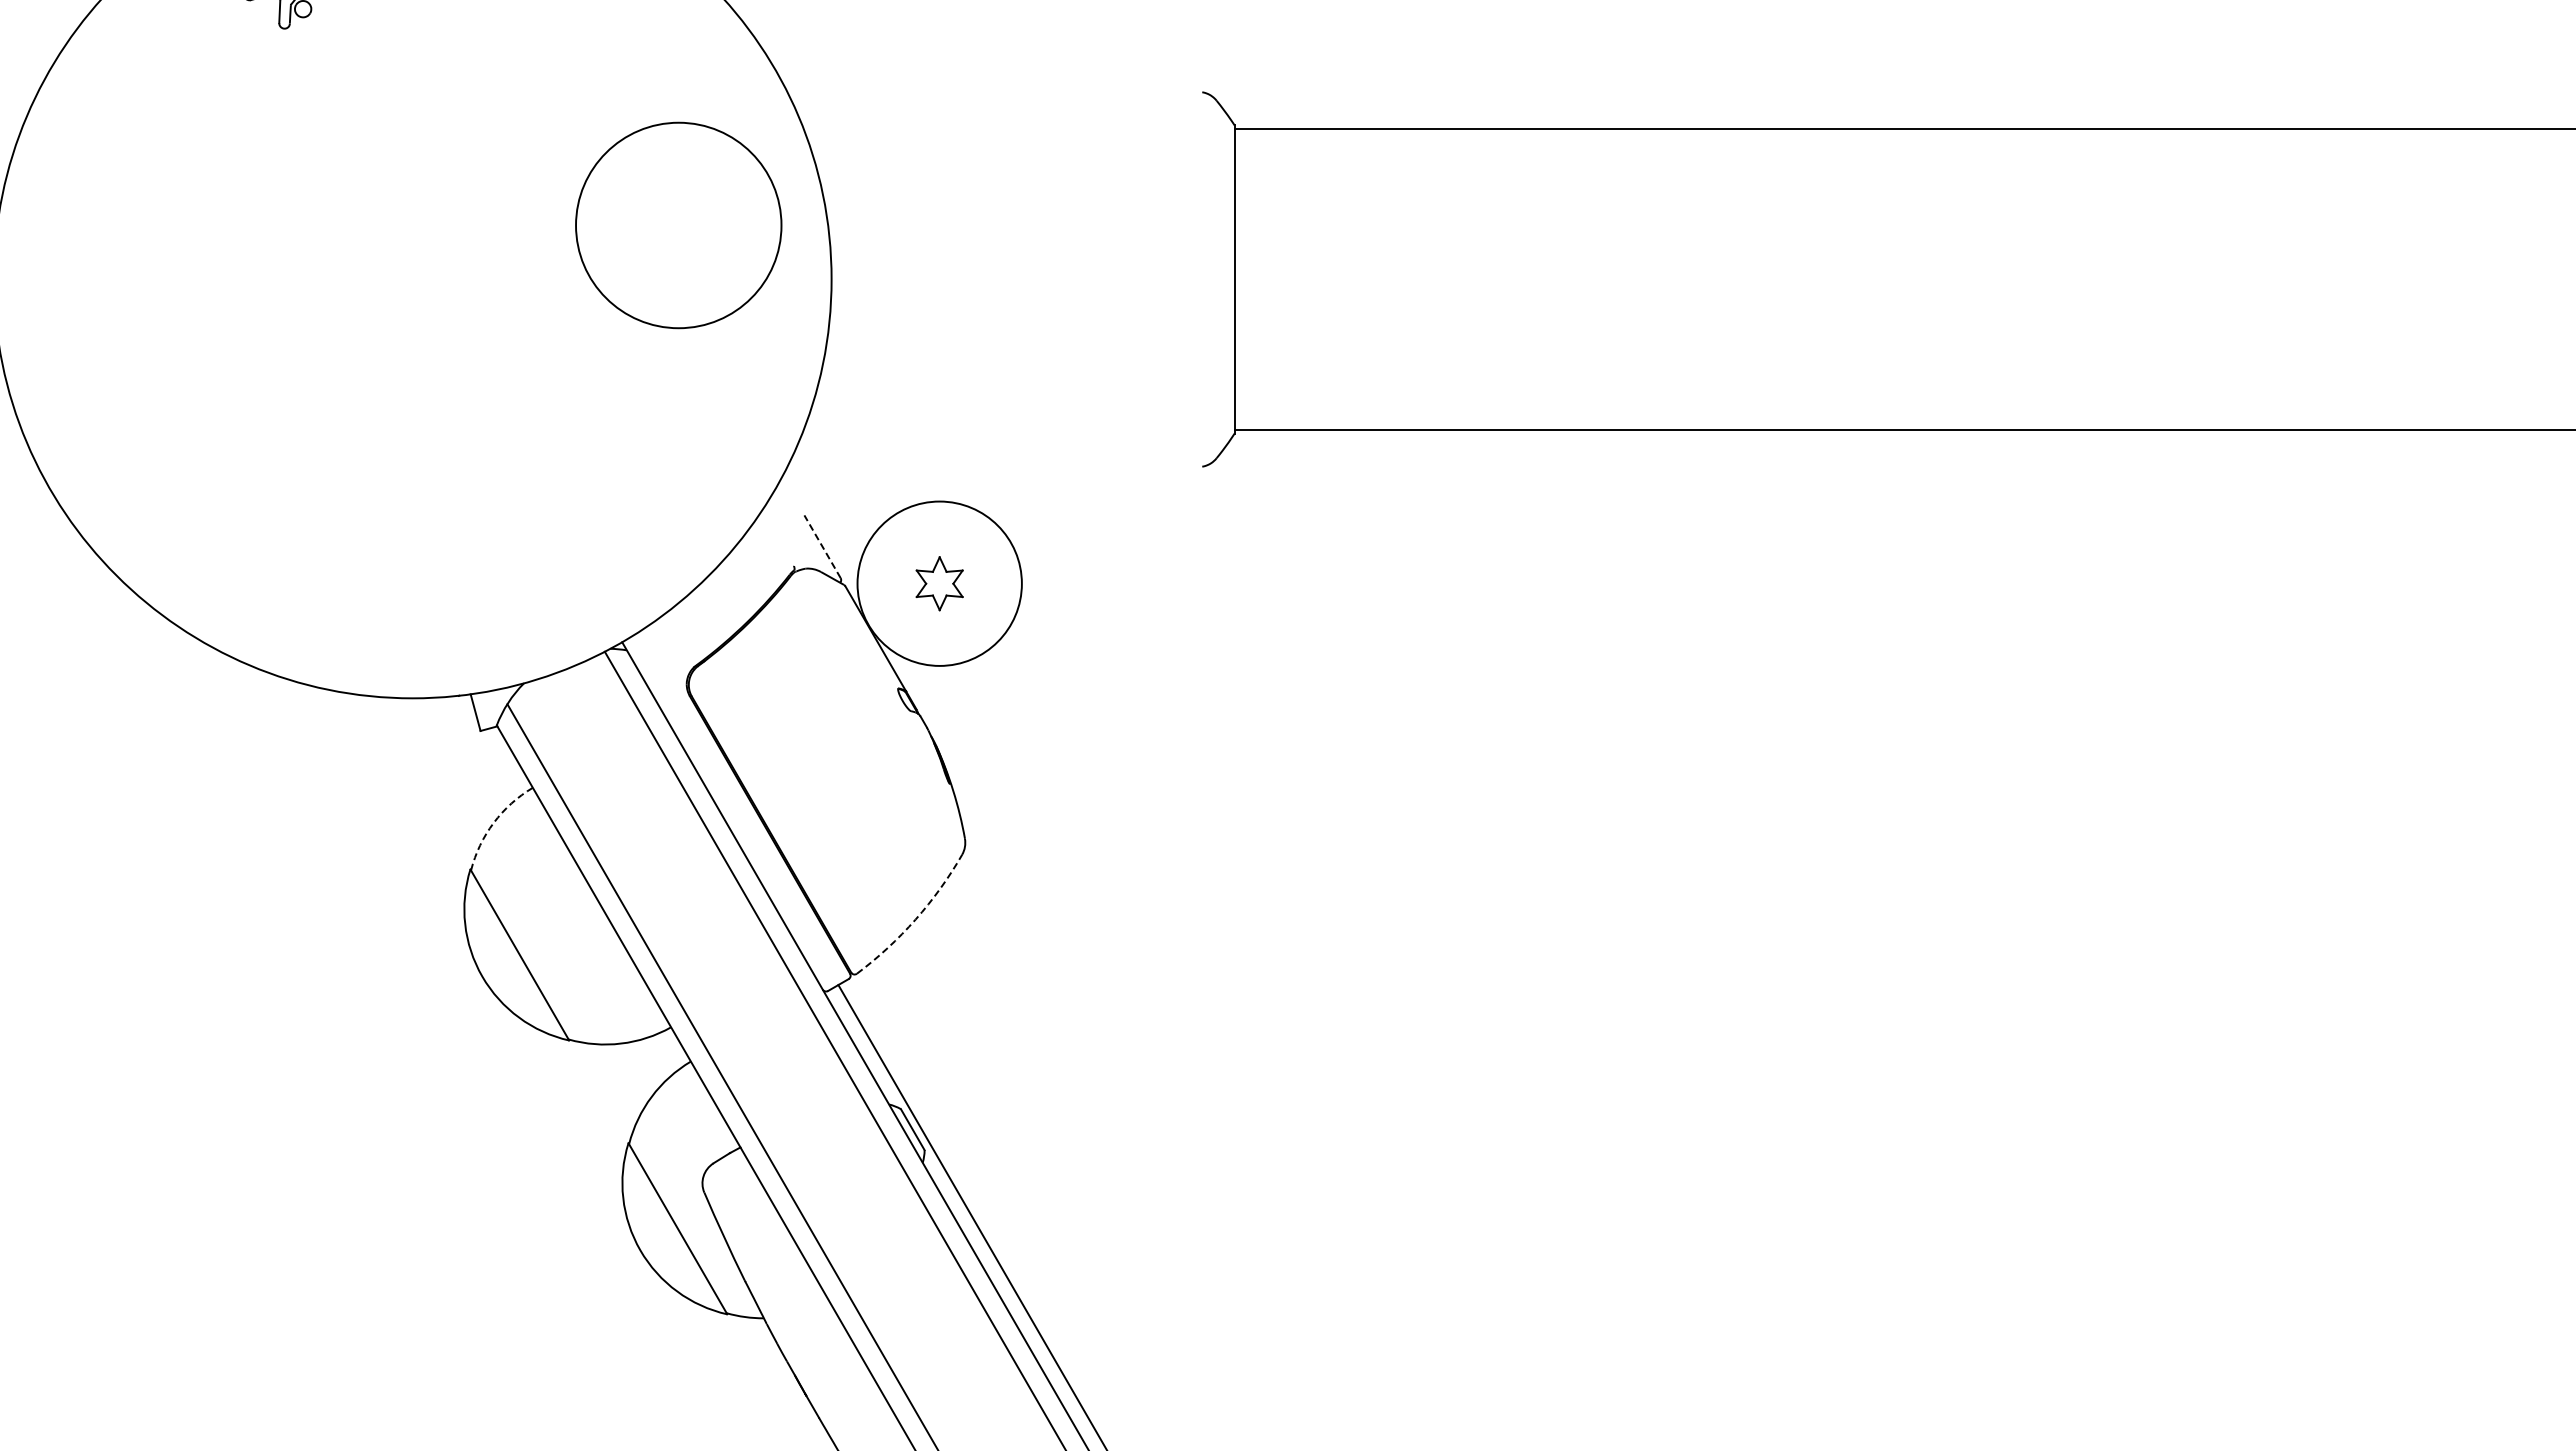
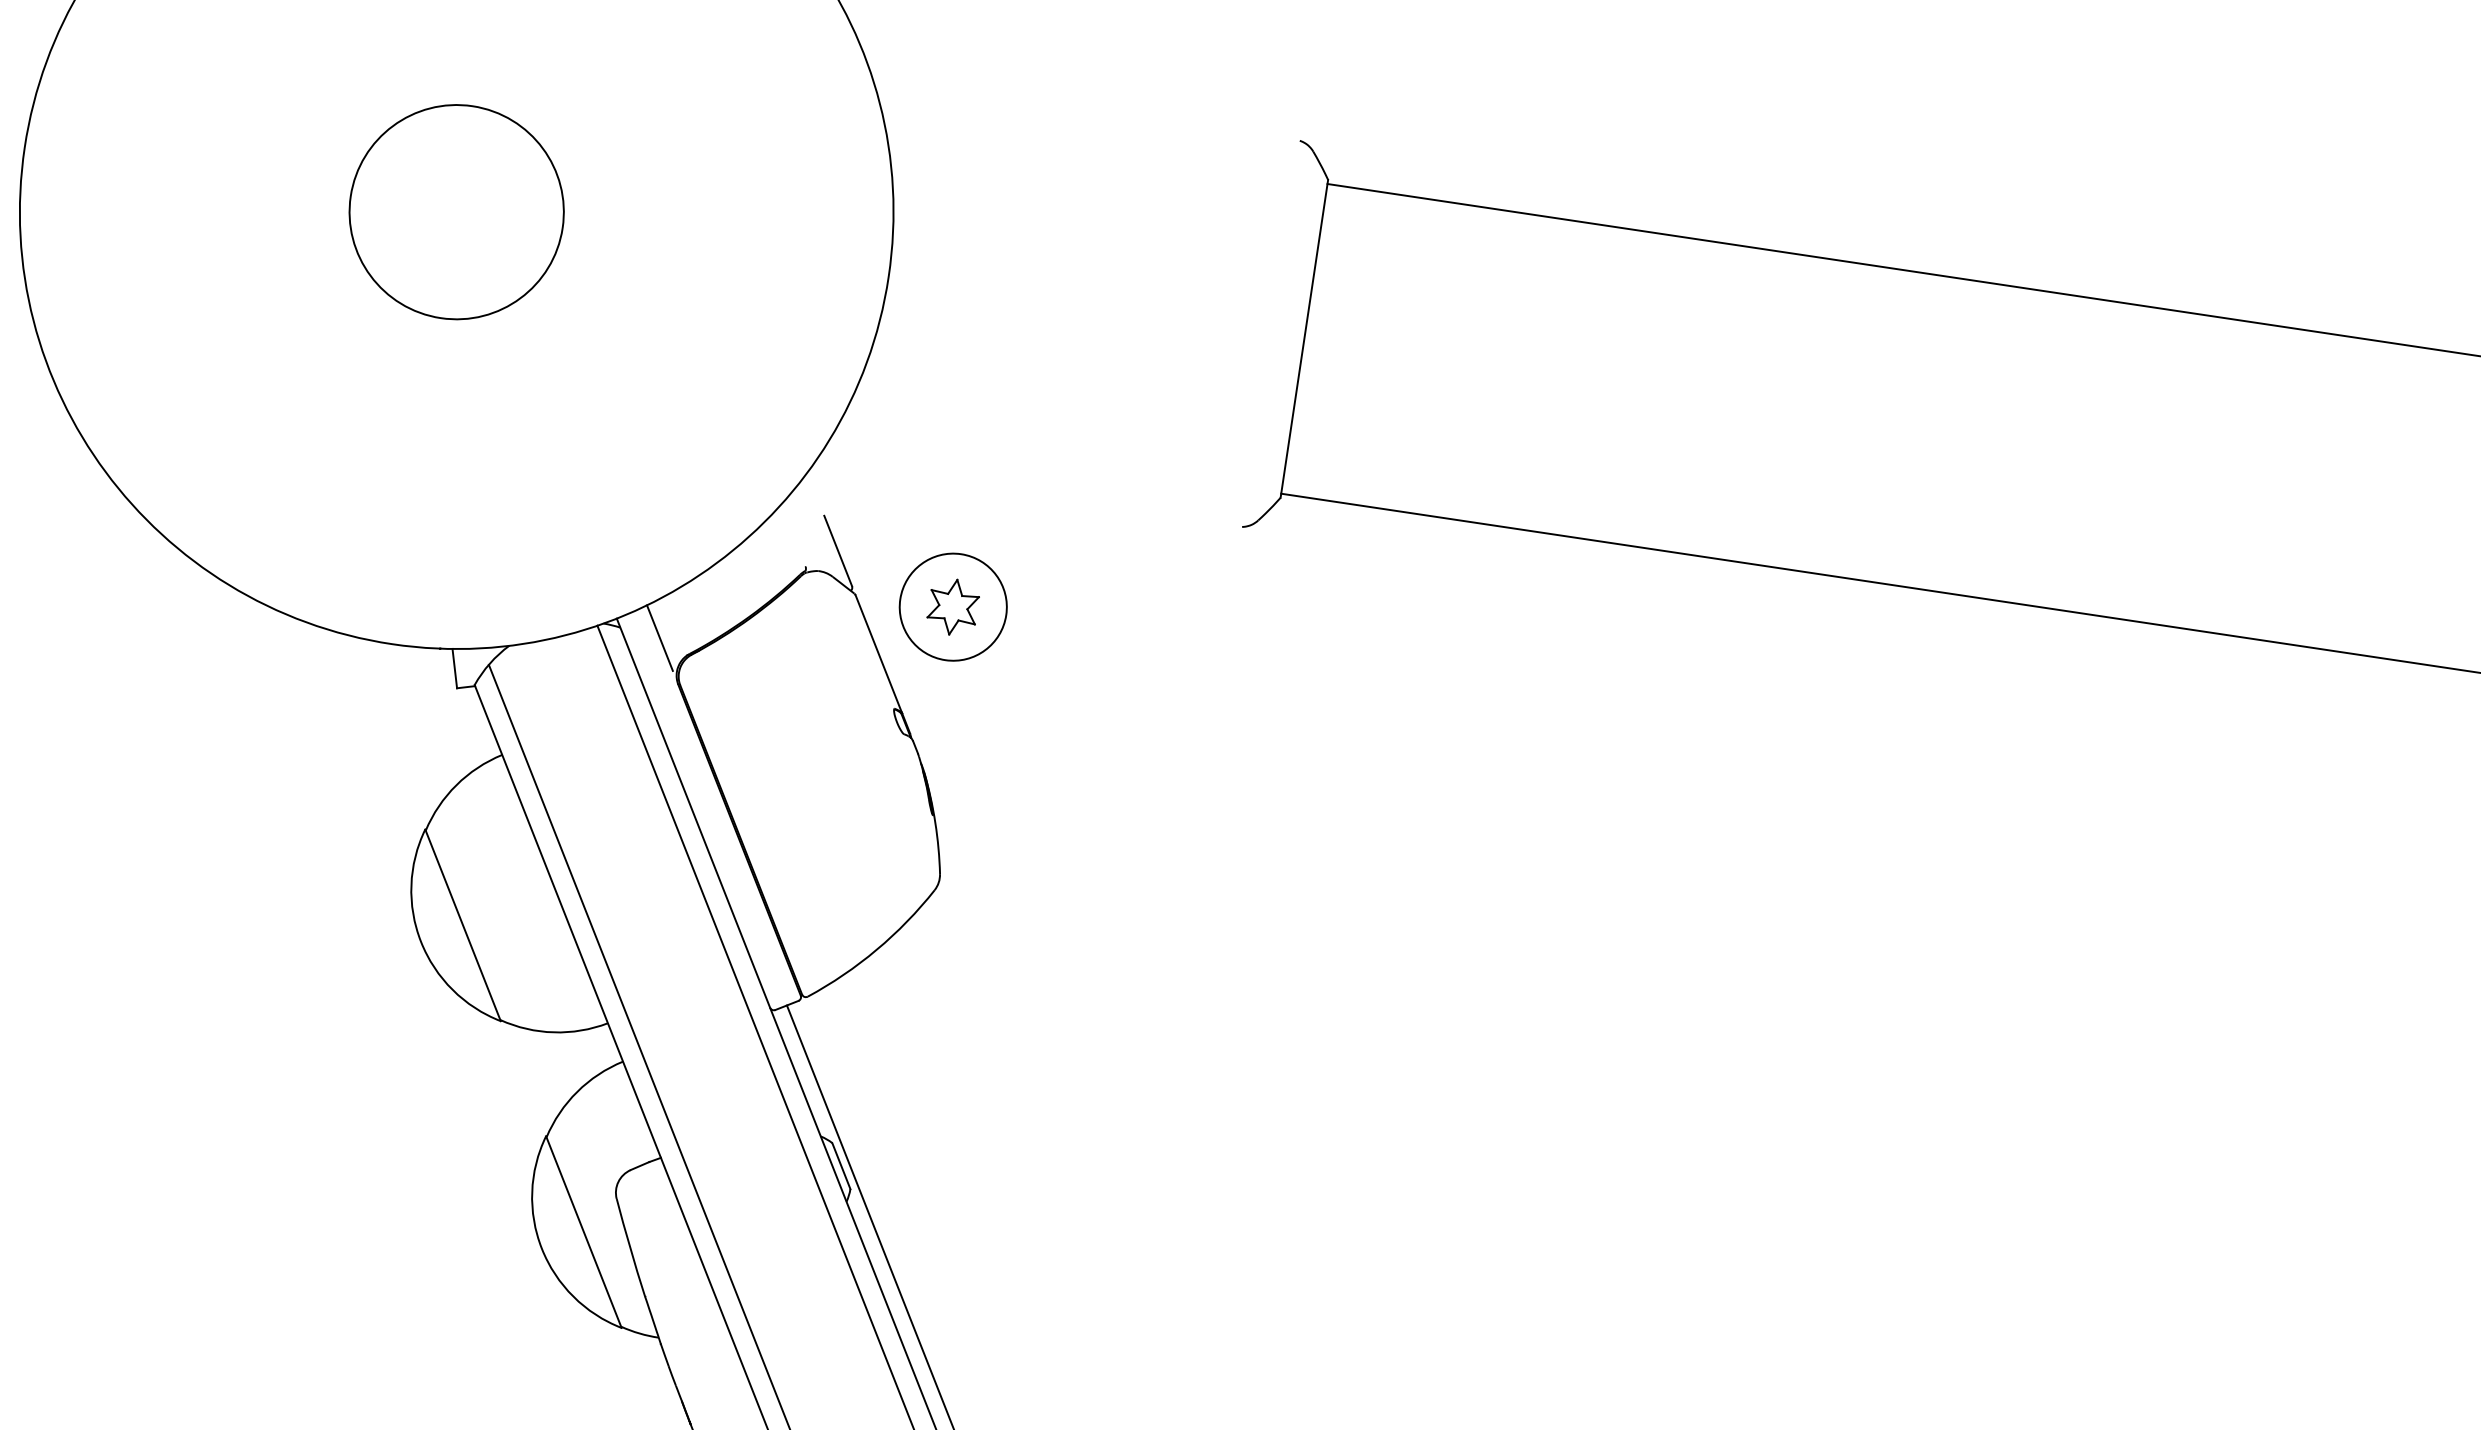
circle: (678, 225) -> (456, 212), moved
line: (822, 546) -> (838, 550), dashed -> solid
circle: (939, 583) -> (953, 606), size x0.62
line: (665, 654) -> (659, 637), added
arc: (493, 822) -> (456, 784), dashed -> solid
arc: (915, 919) -> (876, 949), dashed -> solid

